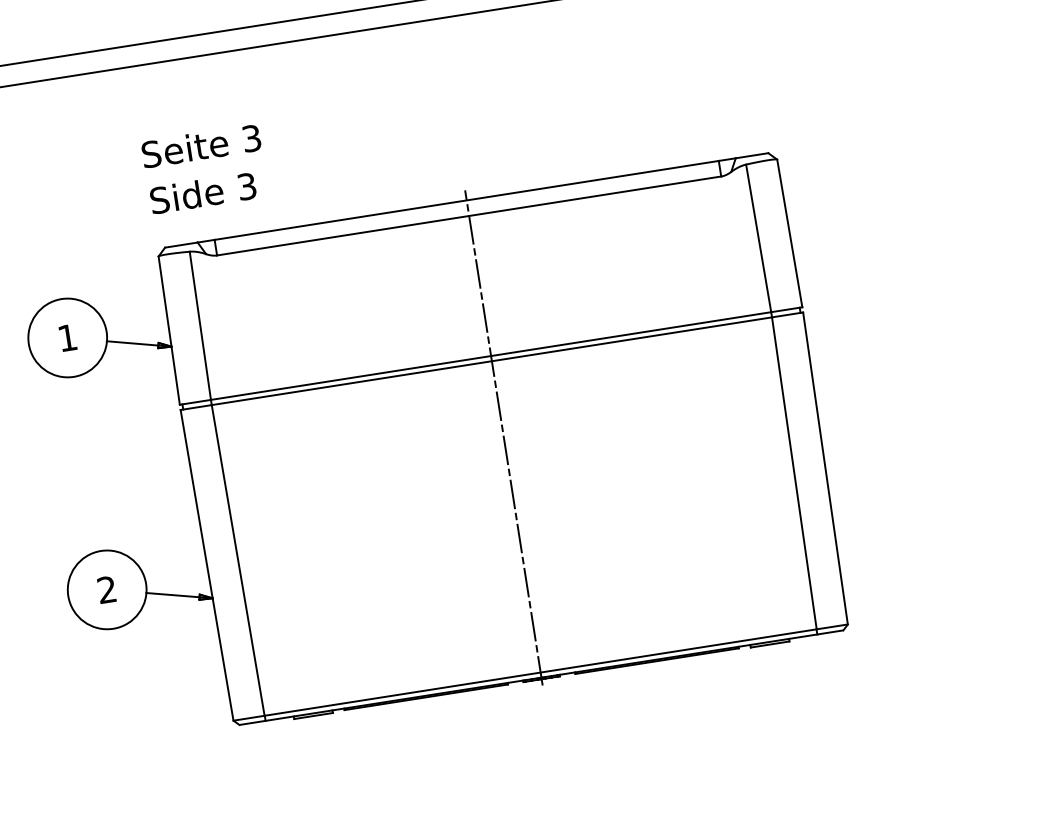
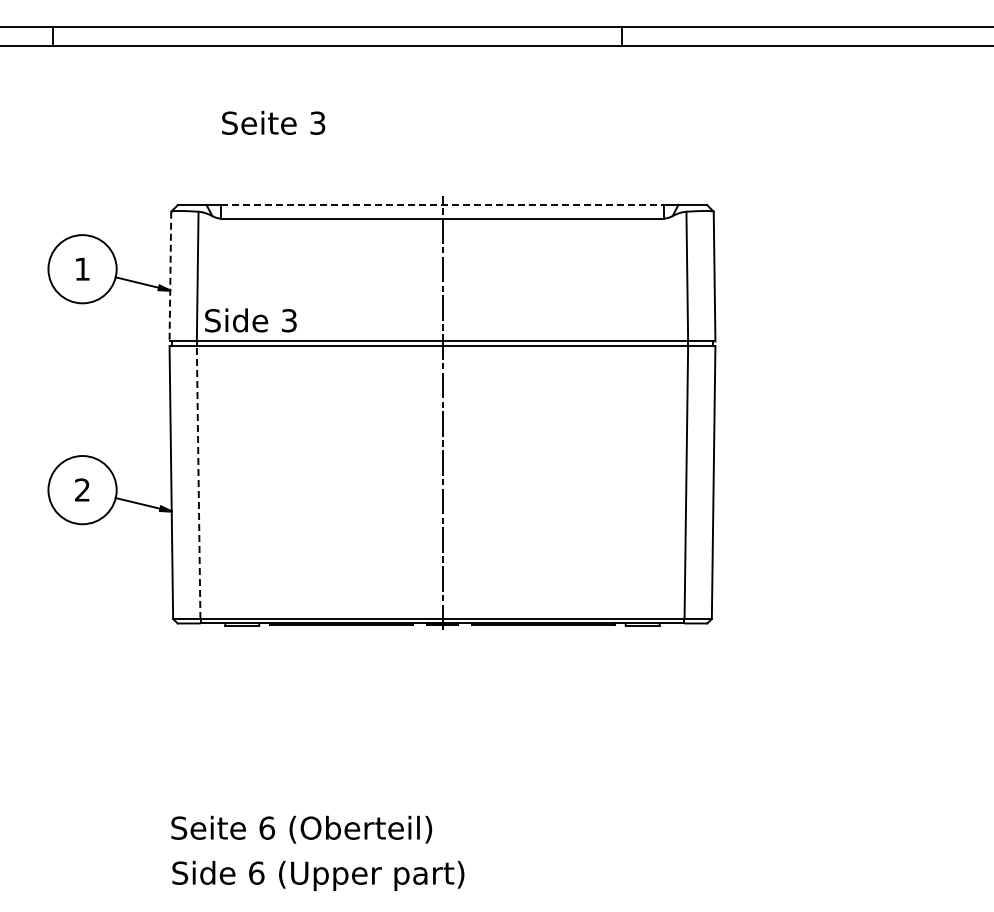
text: (201, 145) -> (273, 122), moved
text: (202, 193) -> (250, 320), moved
line: (466, 199) -> (442, 204), solid -> dashed
line: (169, 330) -> (170, 276), solid -> dashed
line: (238, 560) -> (198, 482), solid -> dashed

